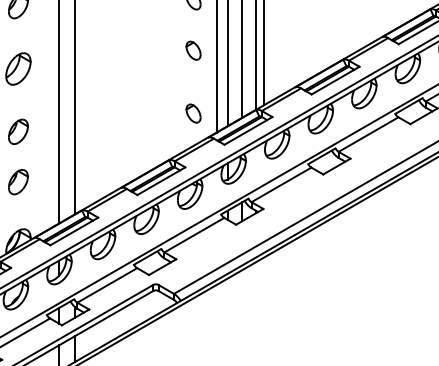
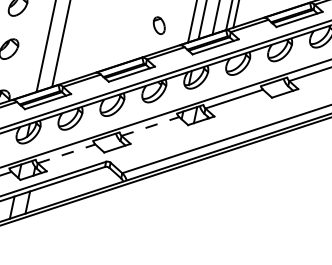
part: (193, 113) -> (159, 25), moved
line: (194, 235) -> (150, 126), solid -> dashed
line: (107, 285) -> (66, 153), solid -> dashed

